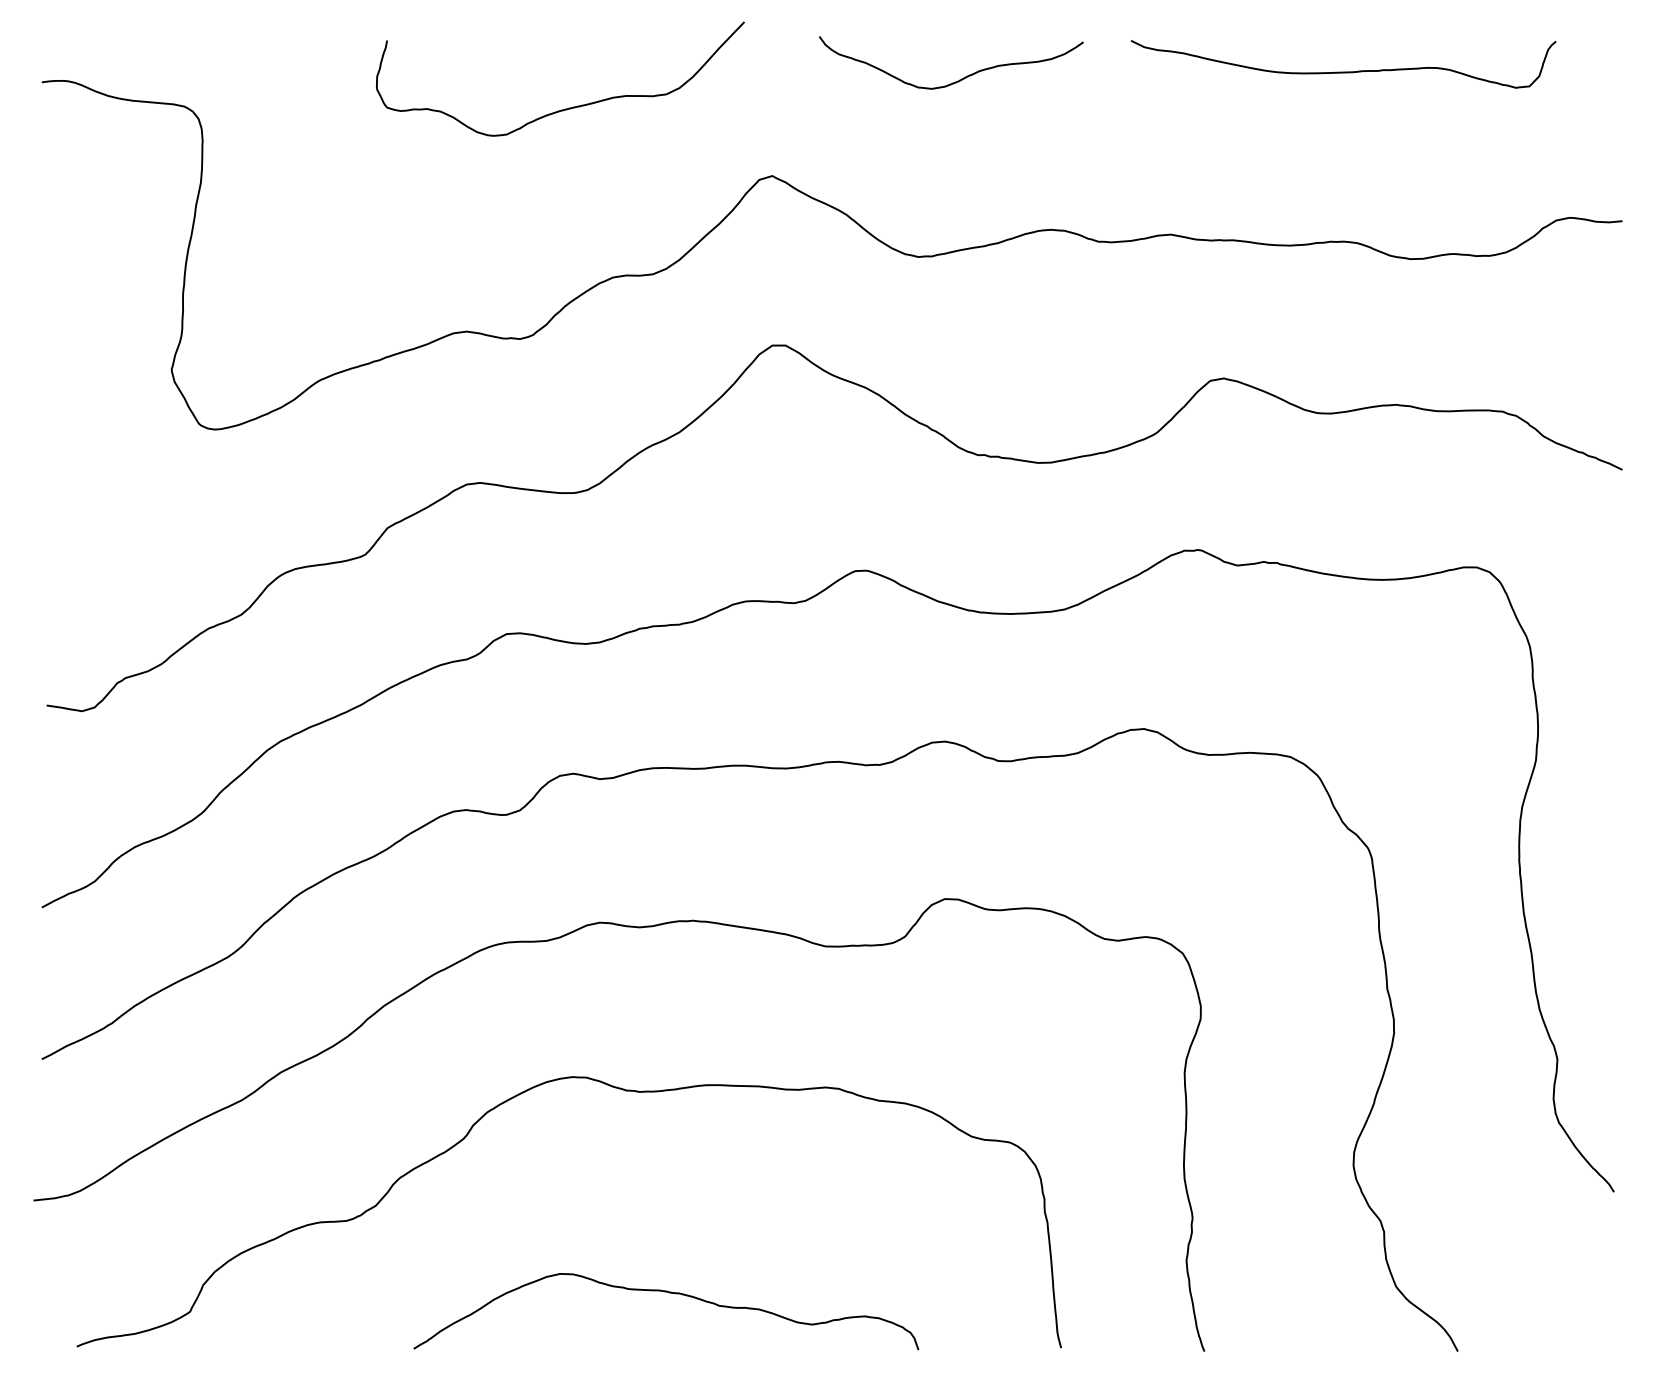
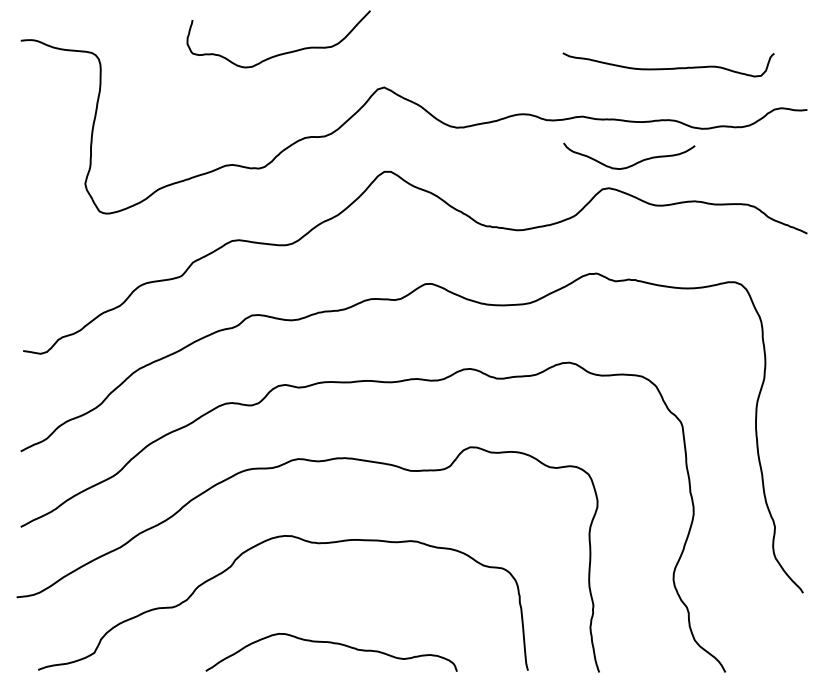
curve: (1343, 71) -> (668, 68), moved
curve: (961, 77) -> (634, 163), moved

